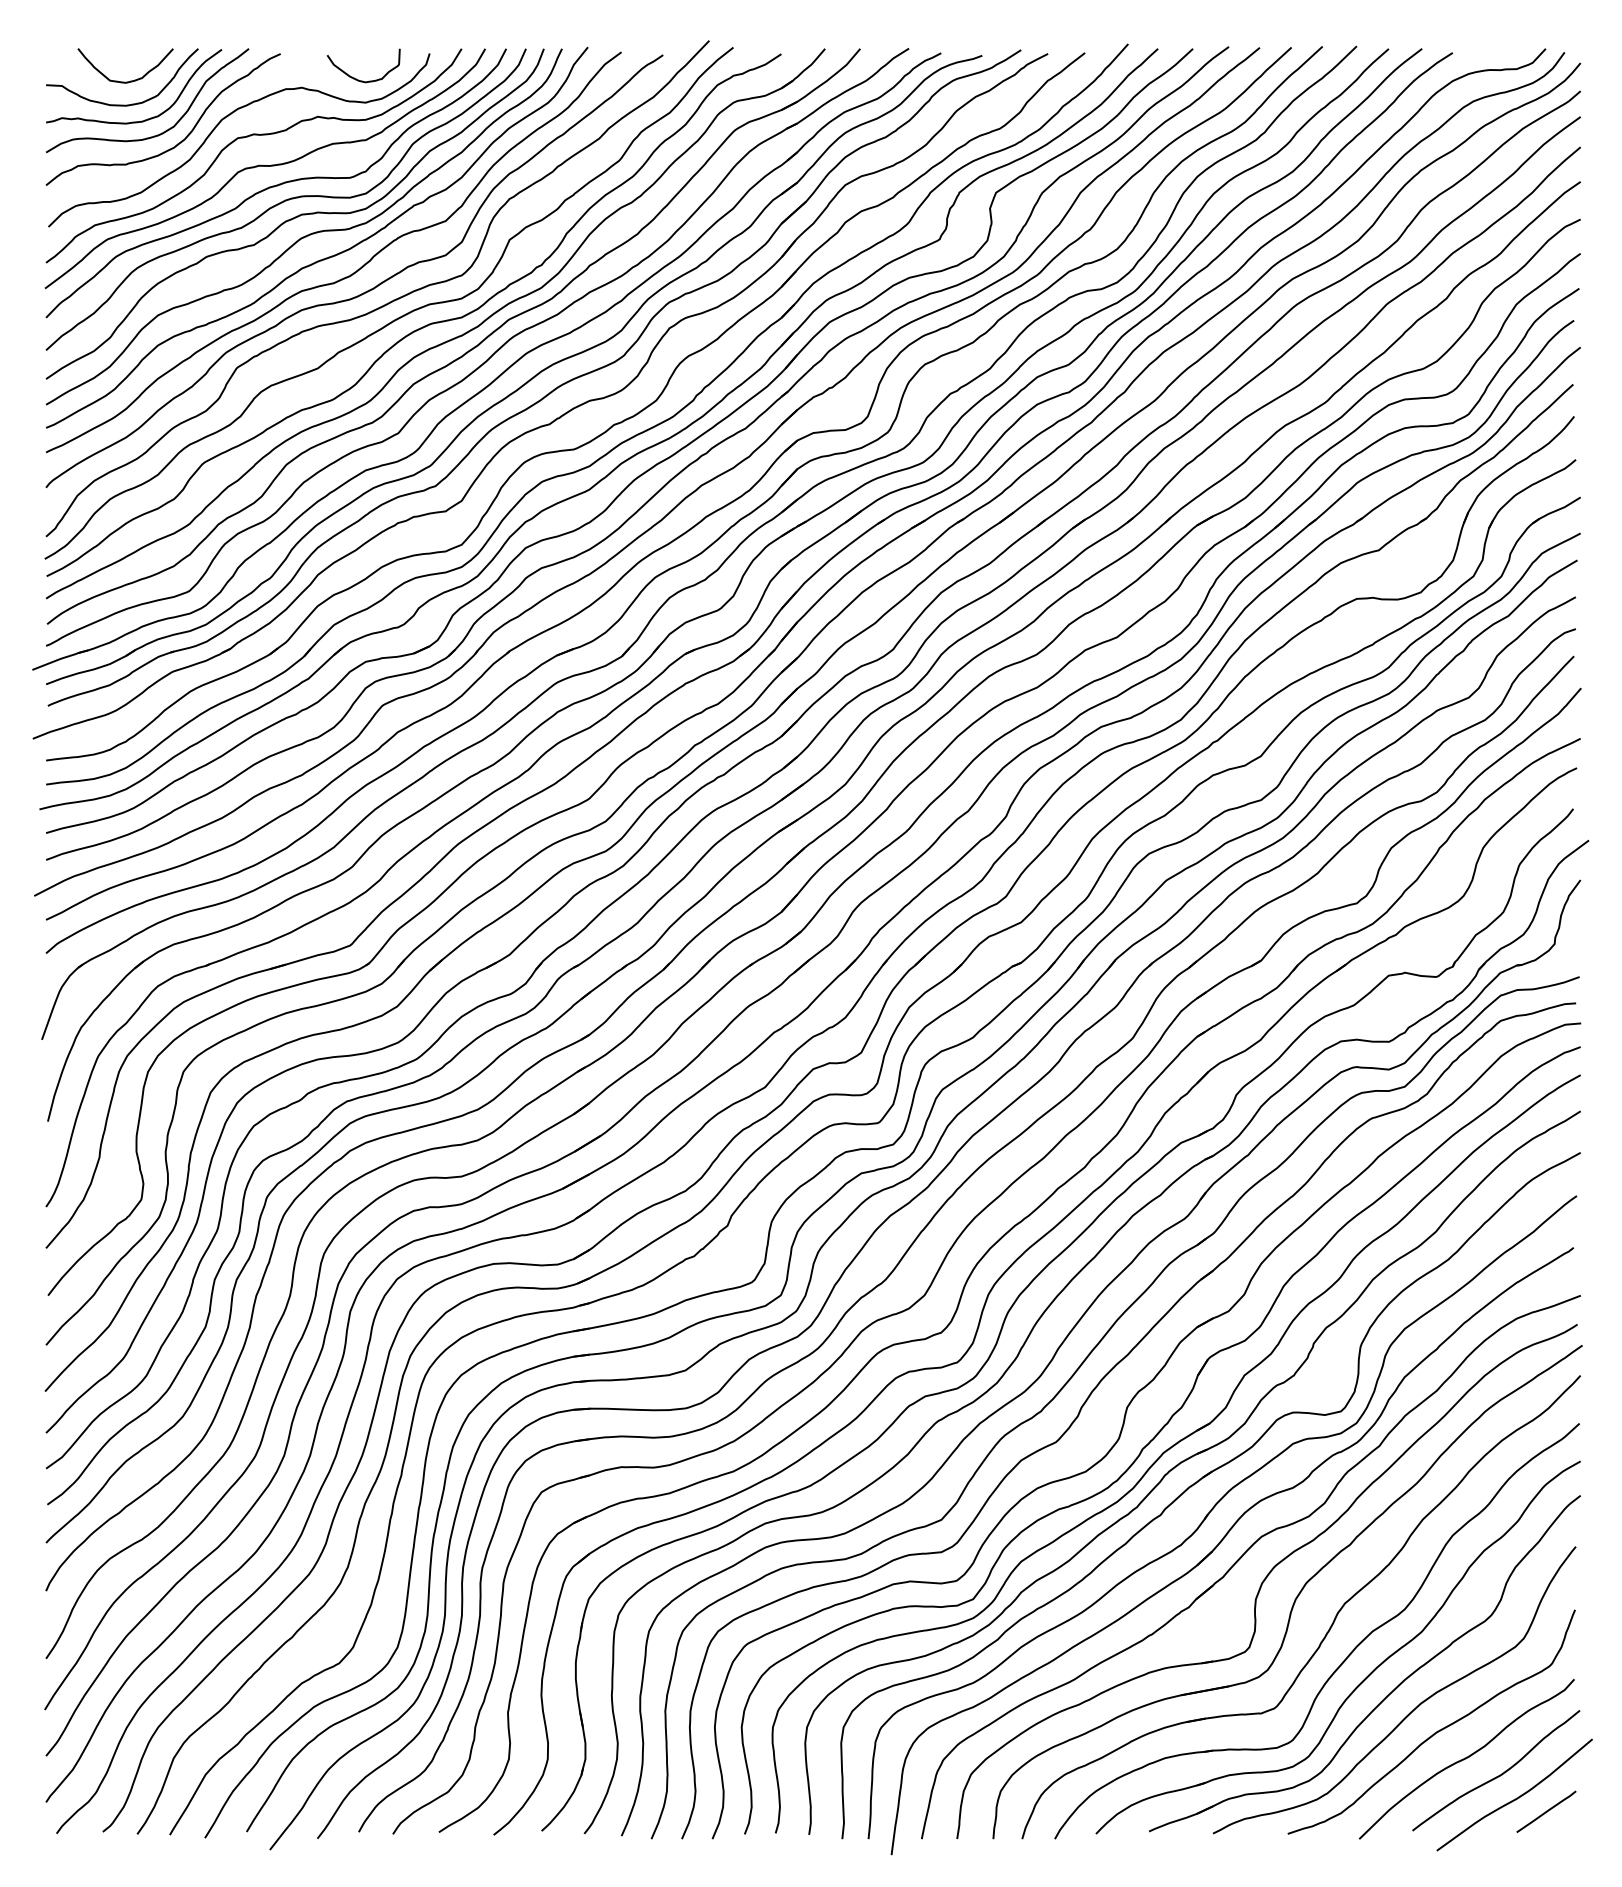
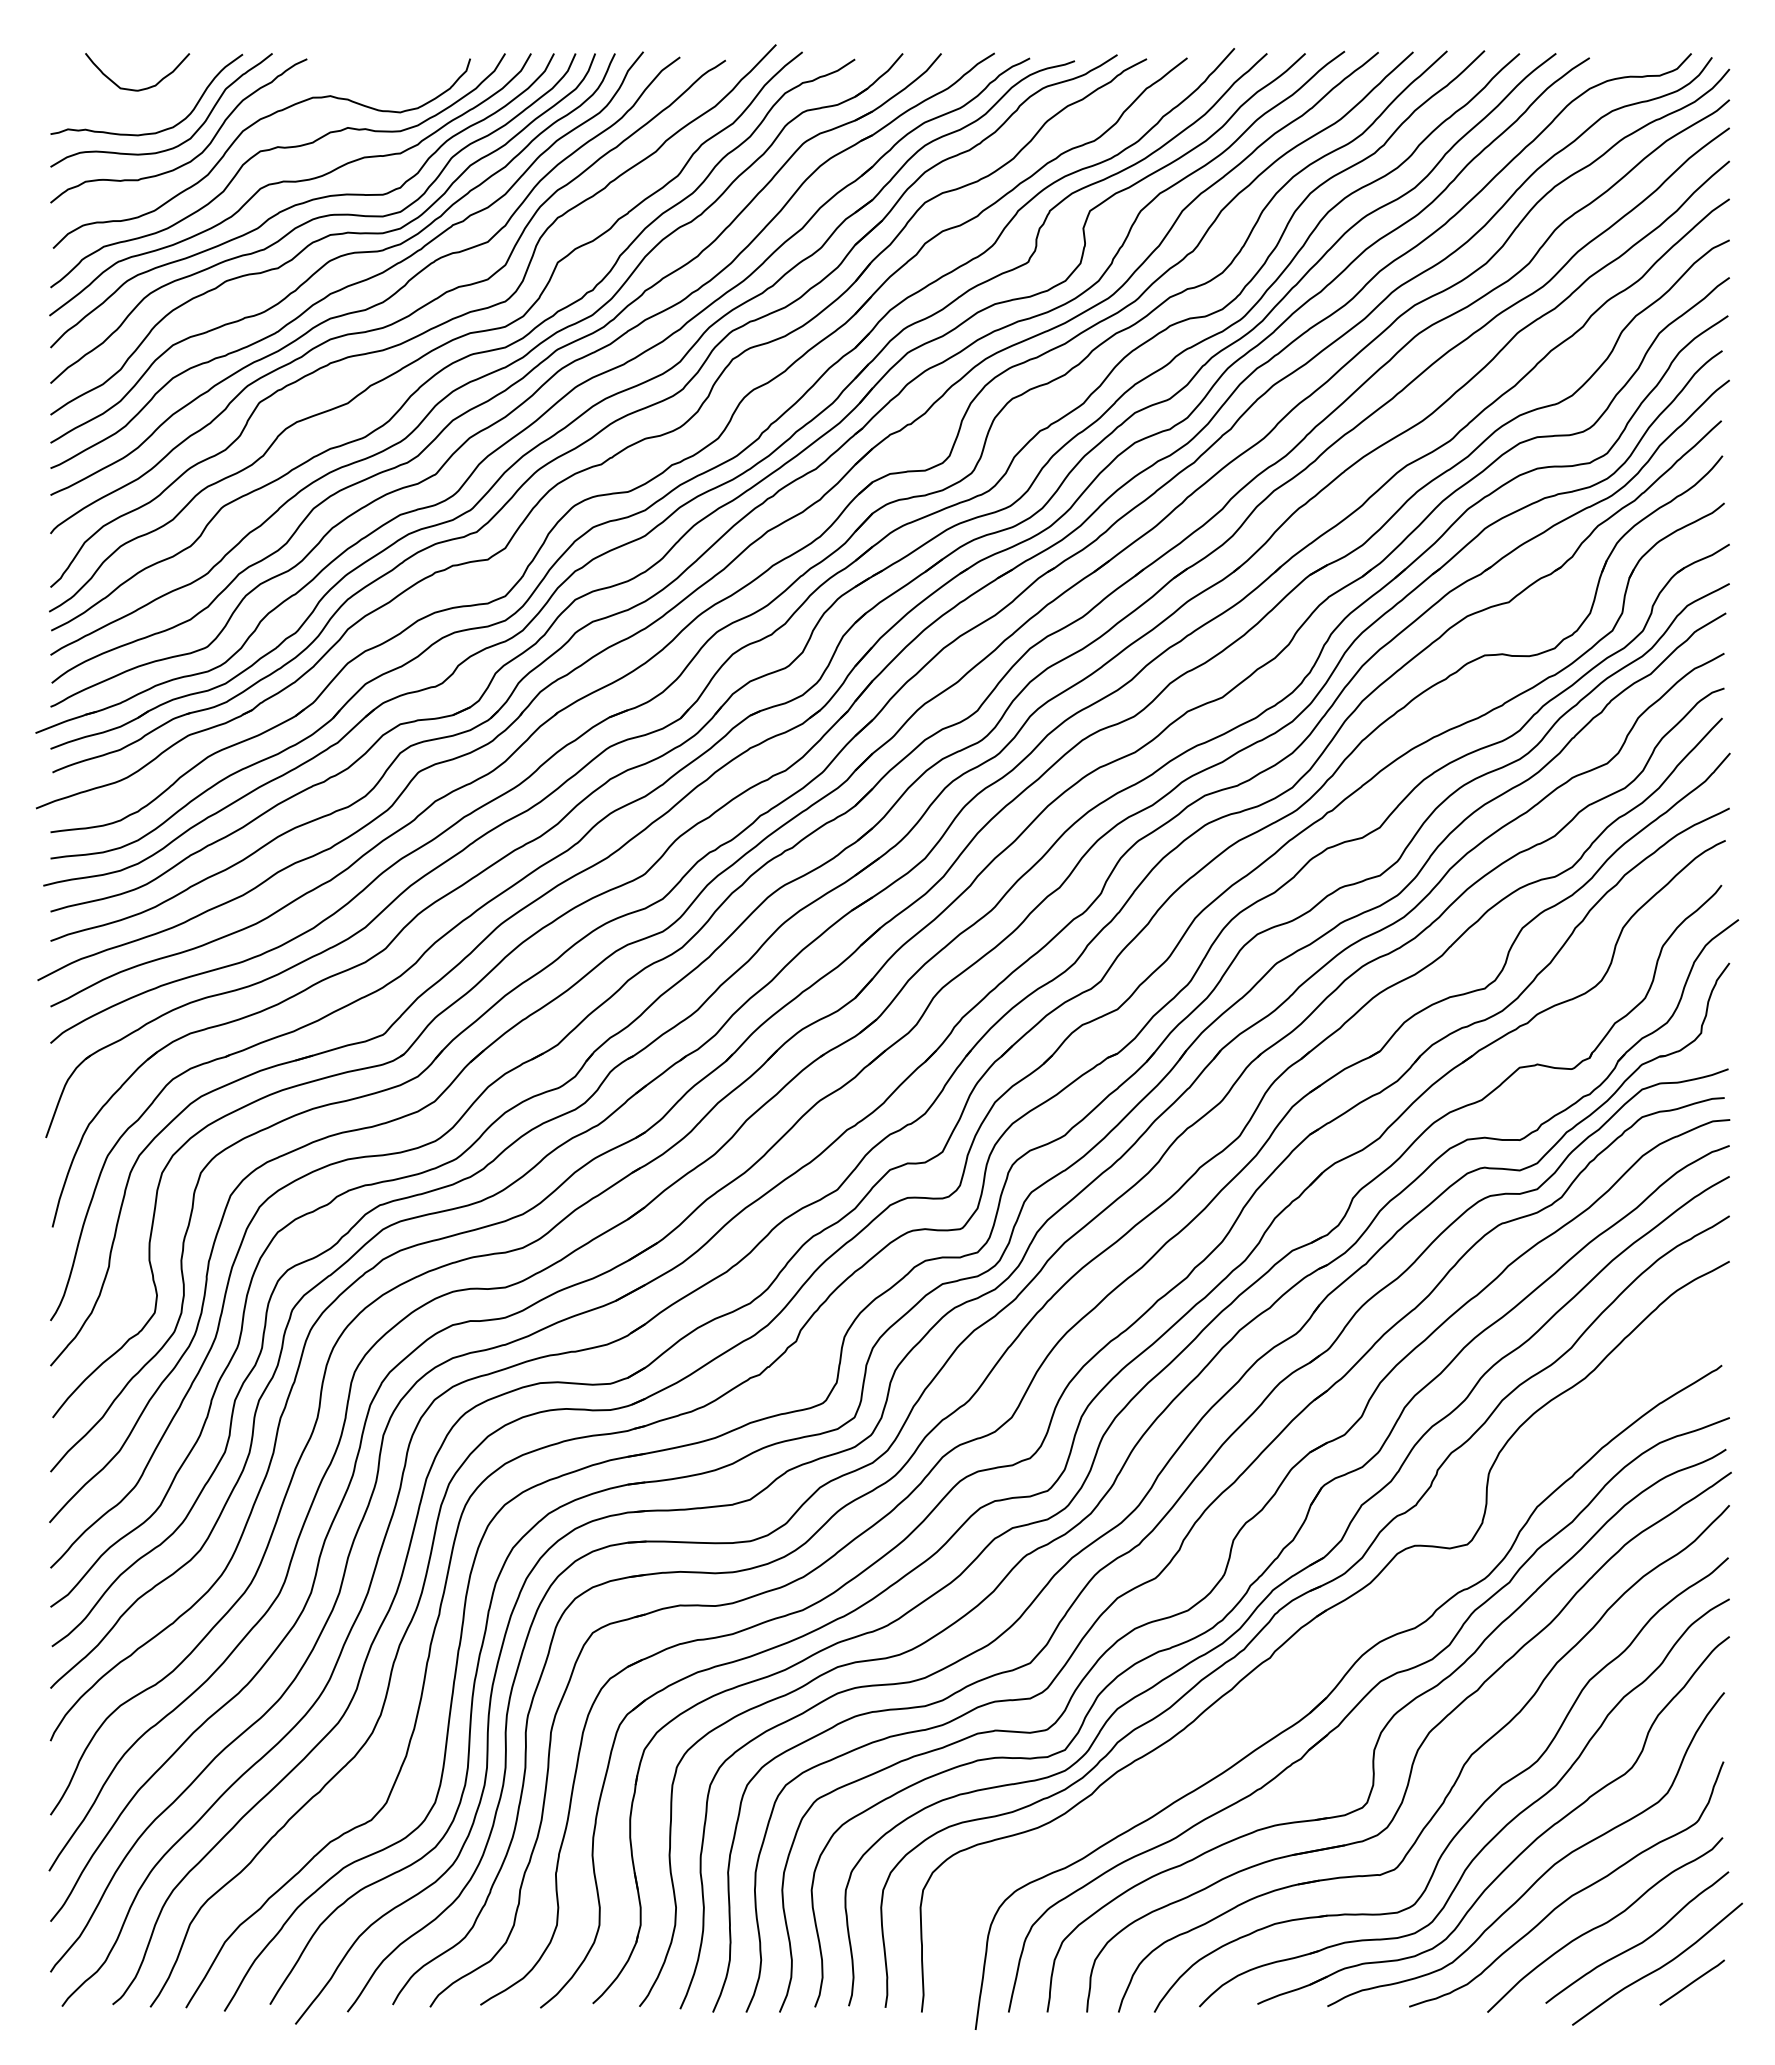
curve: (357, 78) -> (391, 86), removed
curve: (121, 104) -> (133, 114), removed
part: (1213, 1510) -> (1327, 1652), removed

